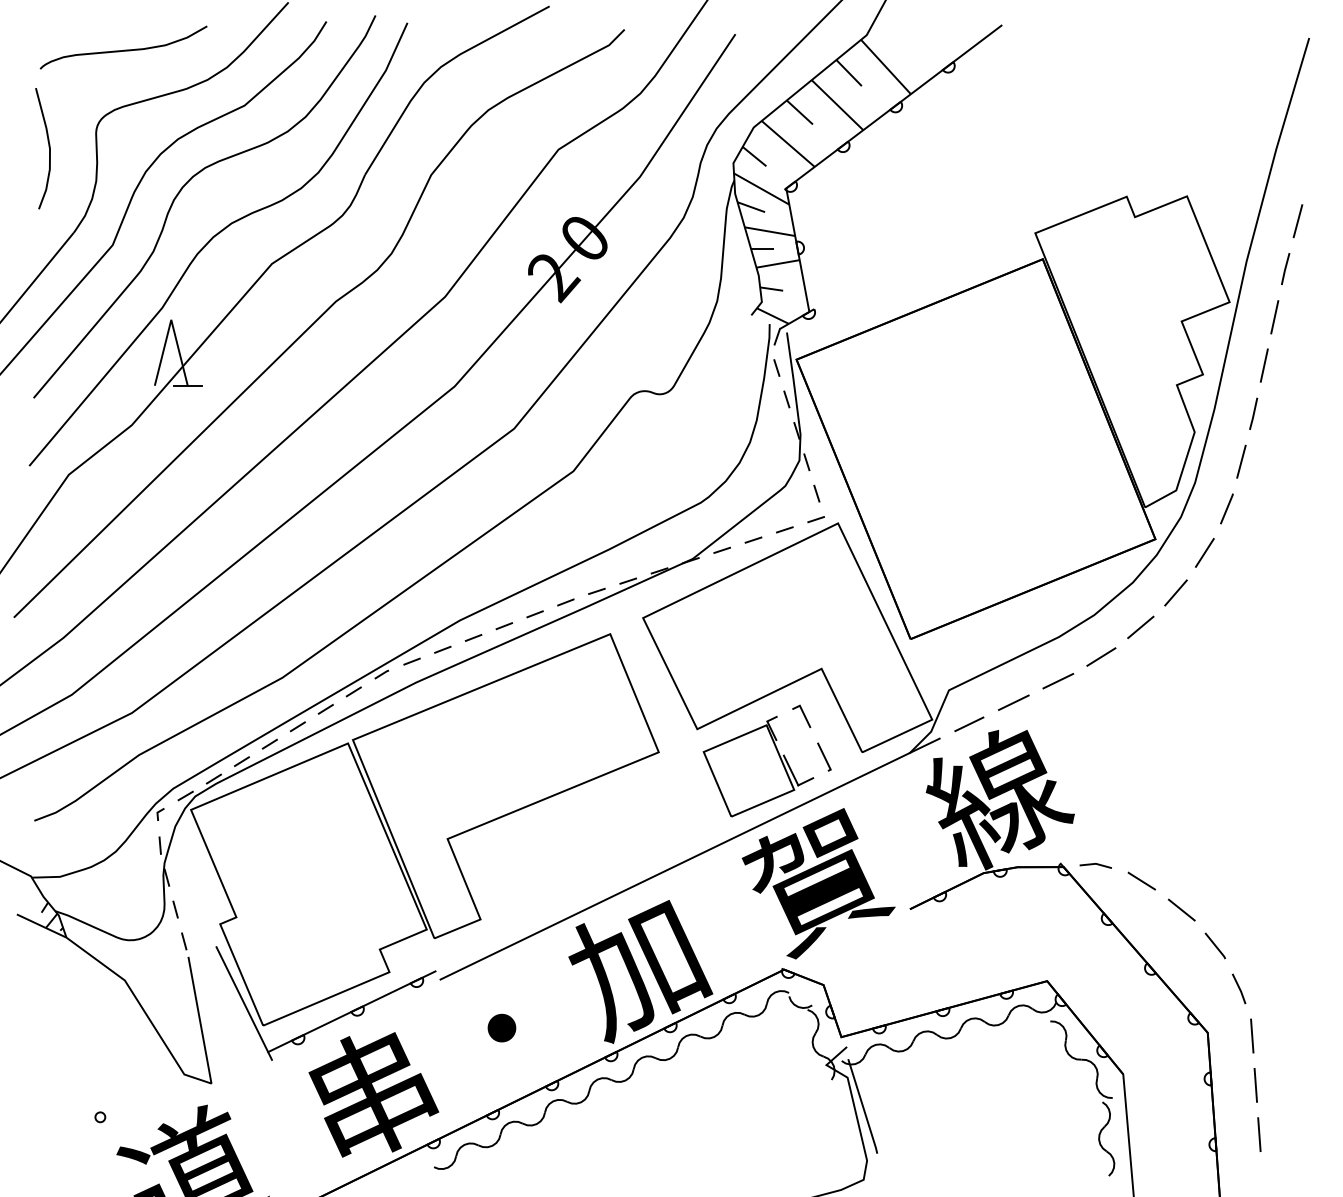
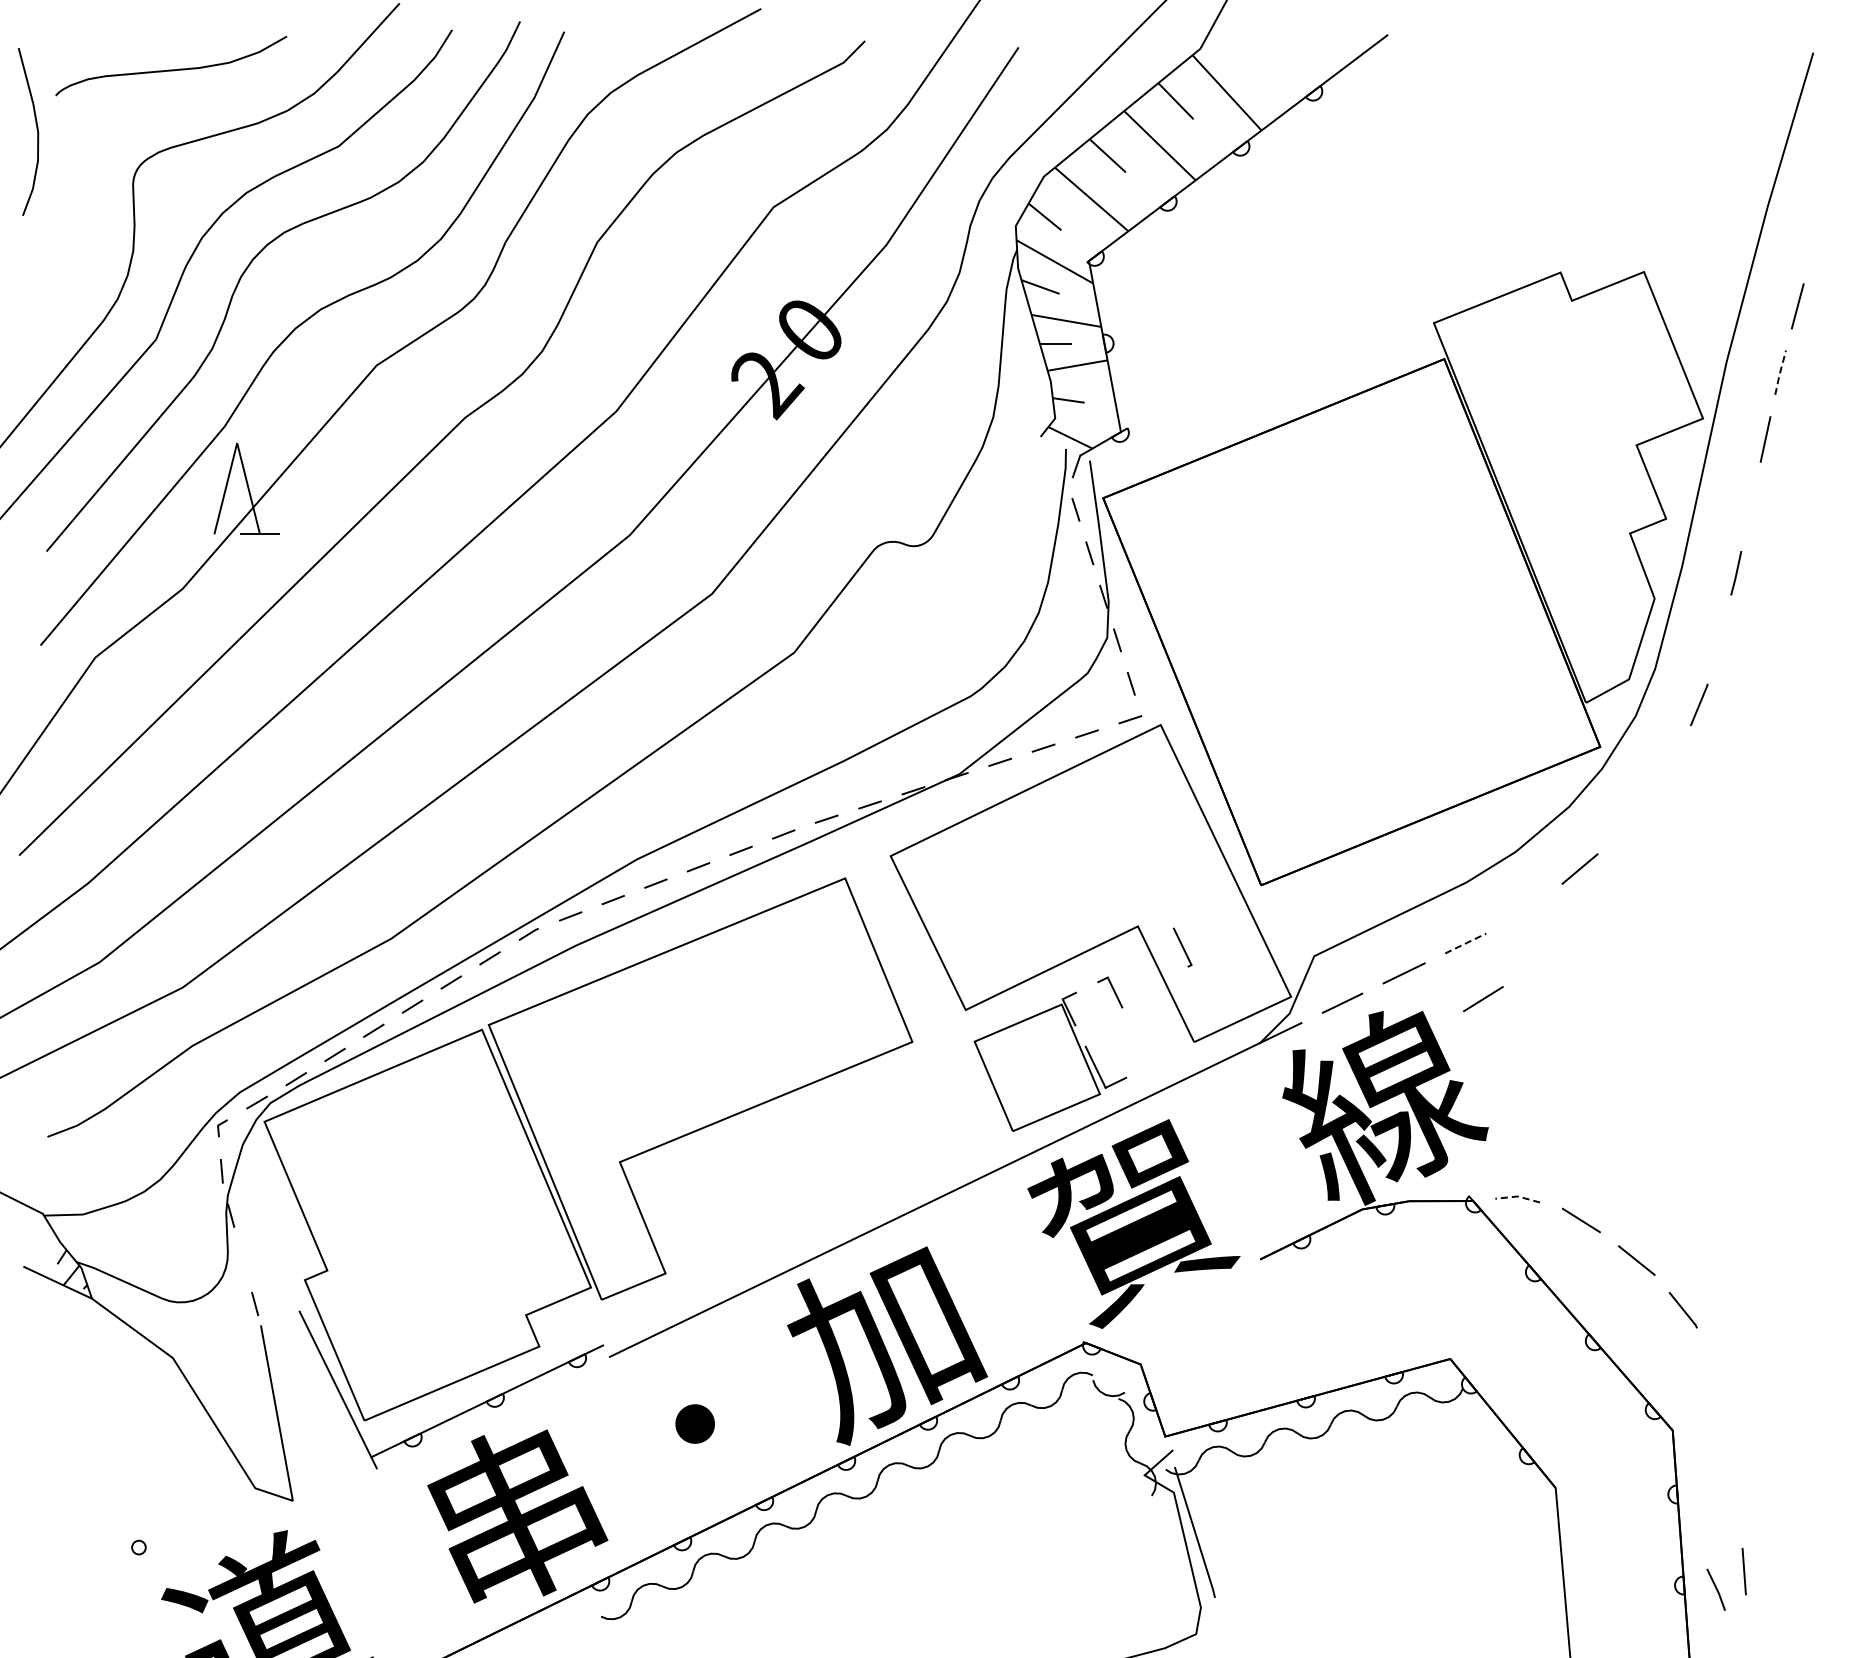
curve: (48, 146) -> (36, 129), moved
line: (1285, 268) -> (1780, 372), solid -> dashed
line: (1263, 365) -> (1750, 506), removed
line: (1241, 461) -> (1719, 639), removed
line: (1204, 552) -> (1668, 765), removed
line: (1175, 593) -> (1628, 821), removed
line: (1101, 657) -> (1483, 999), moved
line: (1058, 681) -> (1465, 943), solid -> dashed
line: (824, 756) -> (1182, 947), moved
line: (1095, 863) -> (1517, 1196), solid -> dashed
line: (175, 909) -> (243, 1259), removed
line: (1238, 988) -> (1715, 1588), moved
line: (1252, 1035) -> (1734, 1434), removed
line: (1255, 1085) -> (1738, 1503), removed
part: (1097, 1090) -> (1520, 1510), removed

